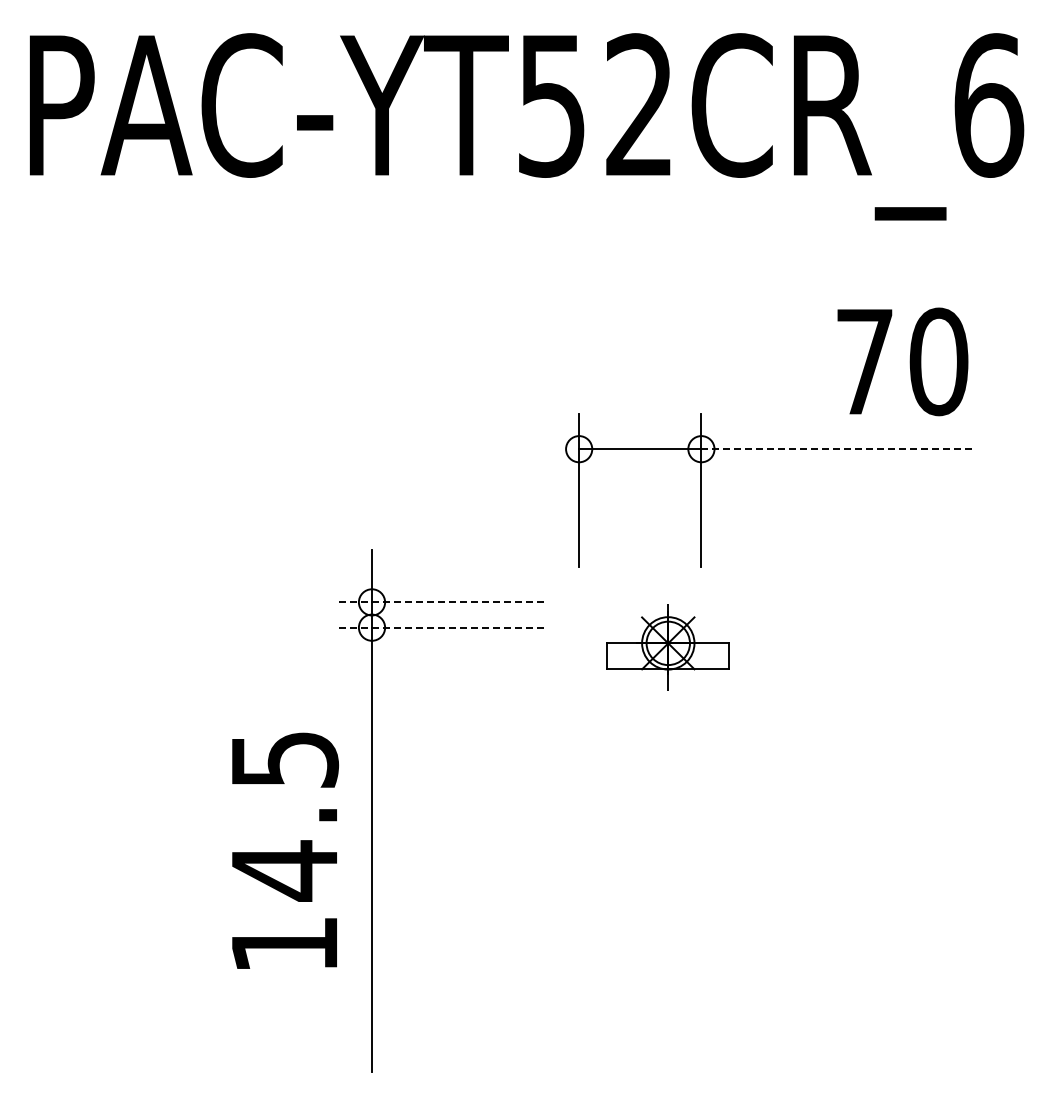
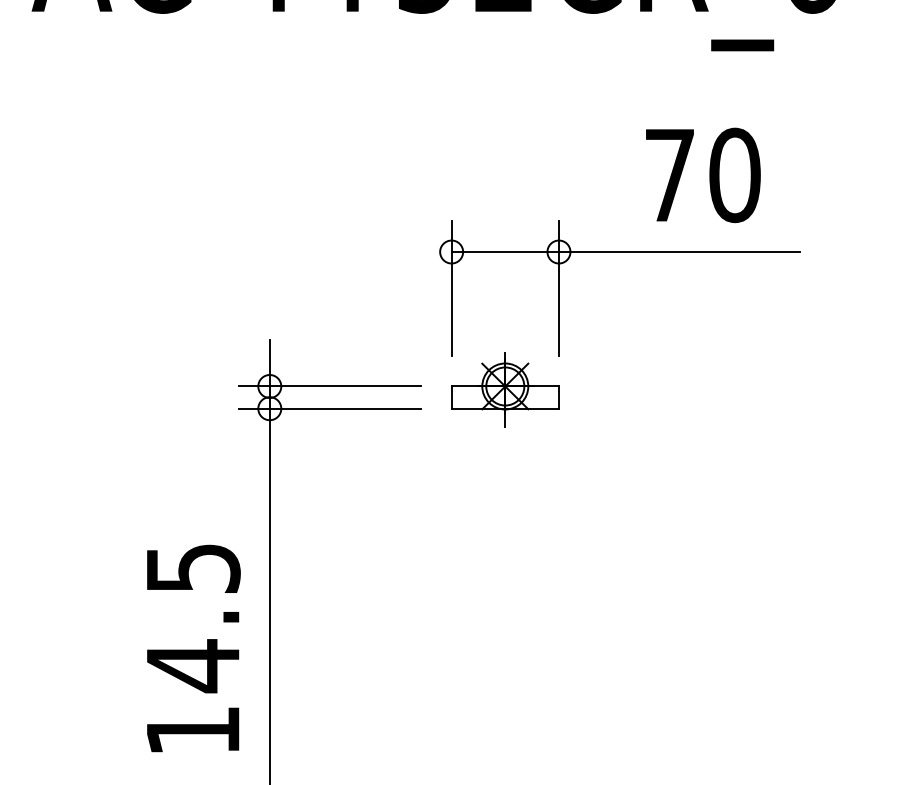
text: (902, 361) -> (702, 175), moved
line: (839, 449) -> (680, 252), dashed -> solid
line: (440, 602) -> (329, 386), dashed -> solid
line: (440, 627) -> (329, 408), dashed -> solid
part: (667, 647) -> (504, 390), moved
text: (285, 850) -> (193, 648), moved

